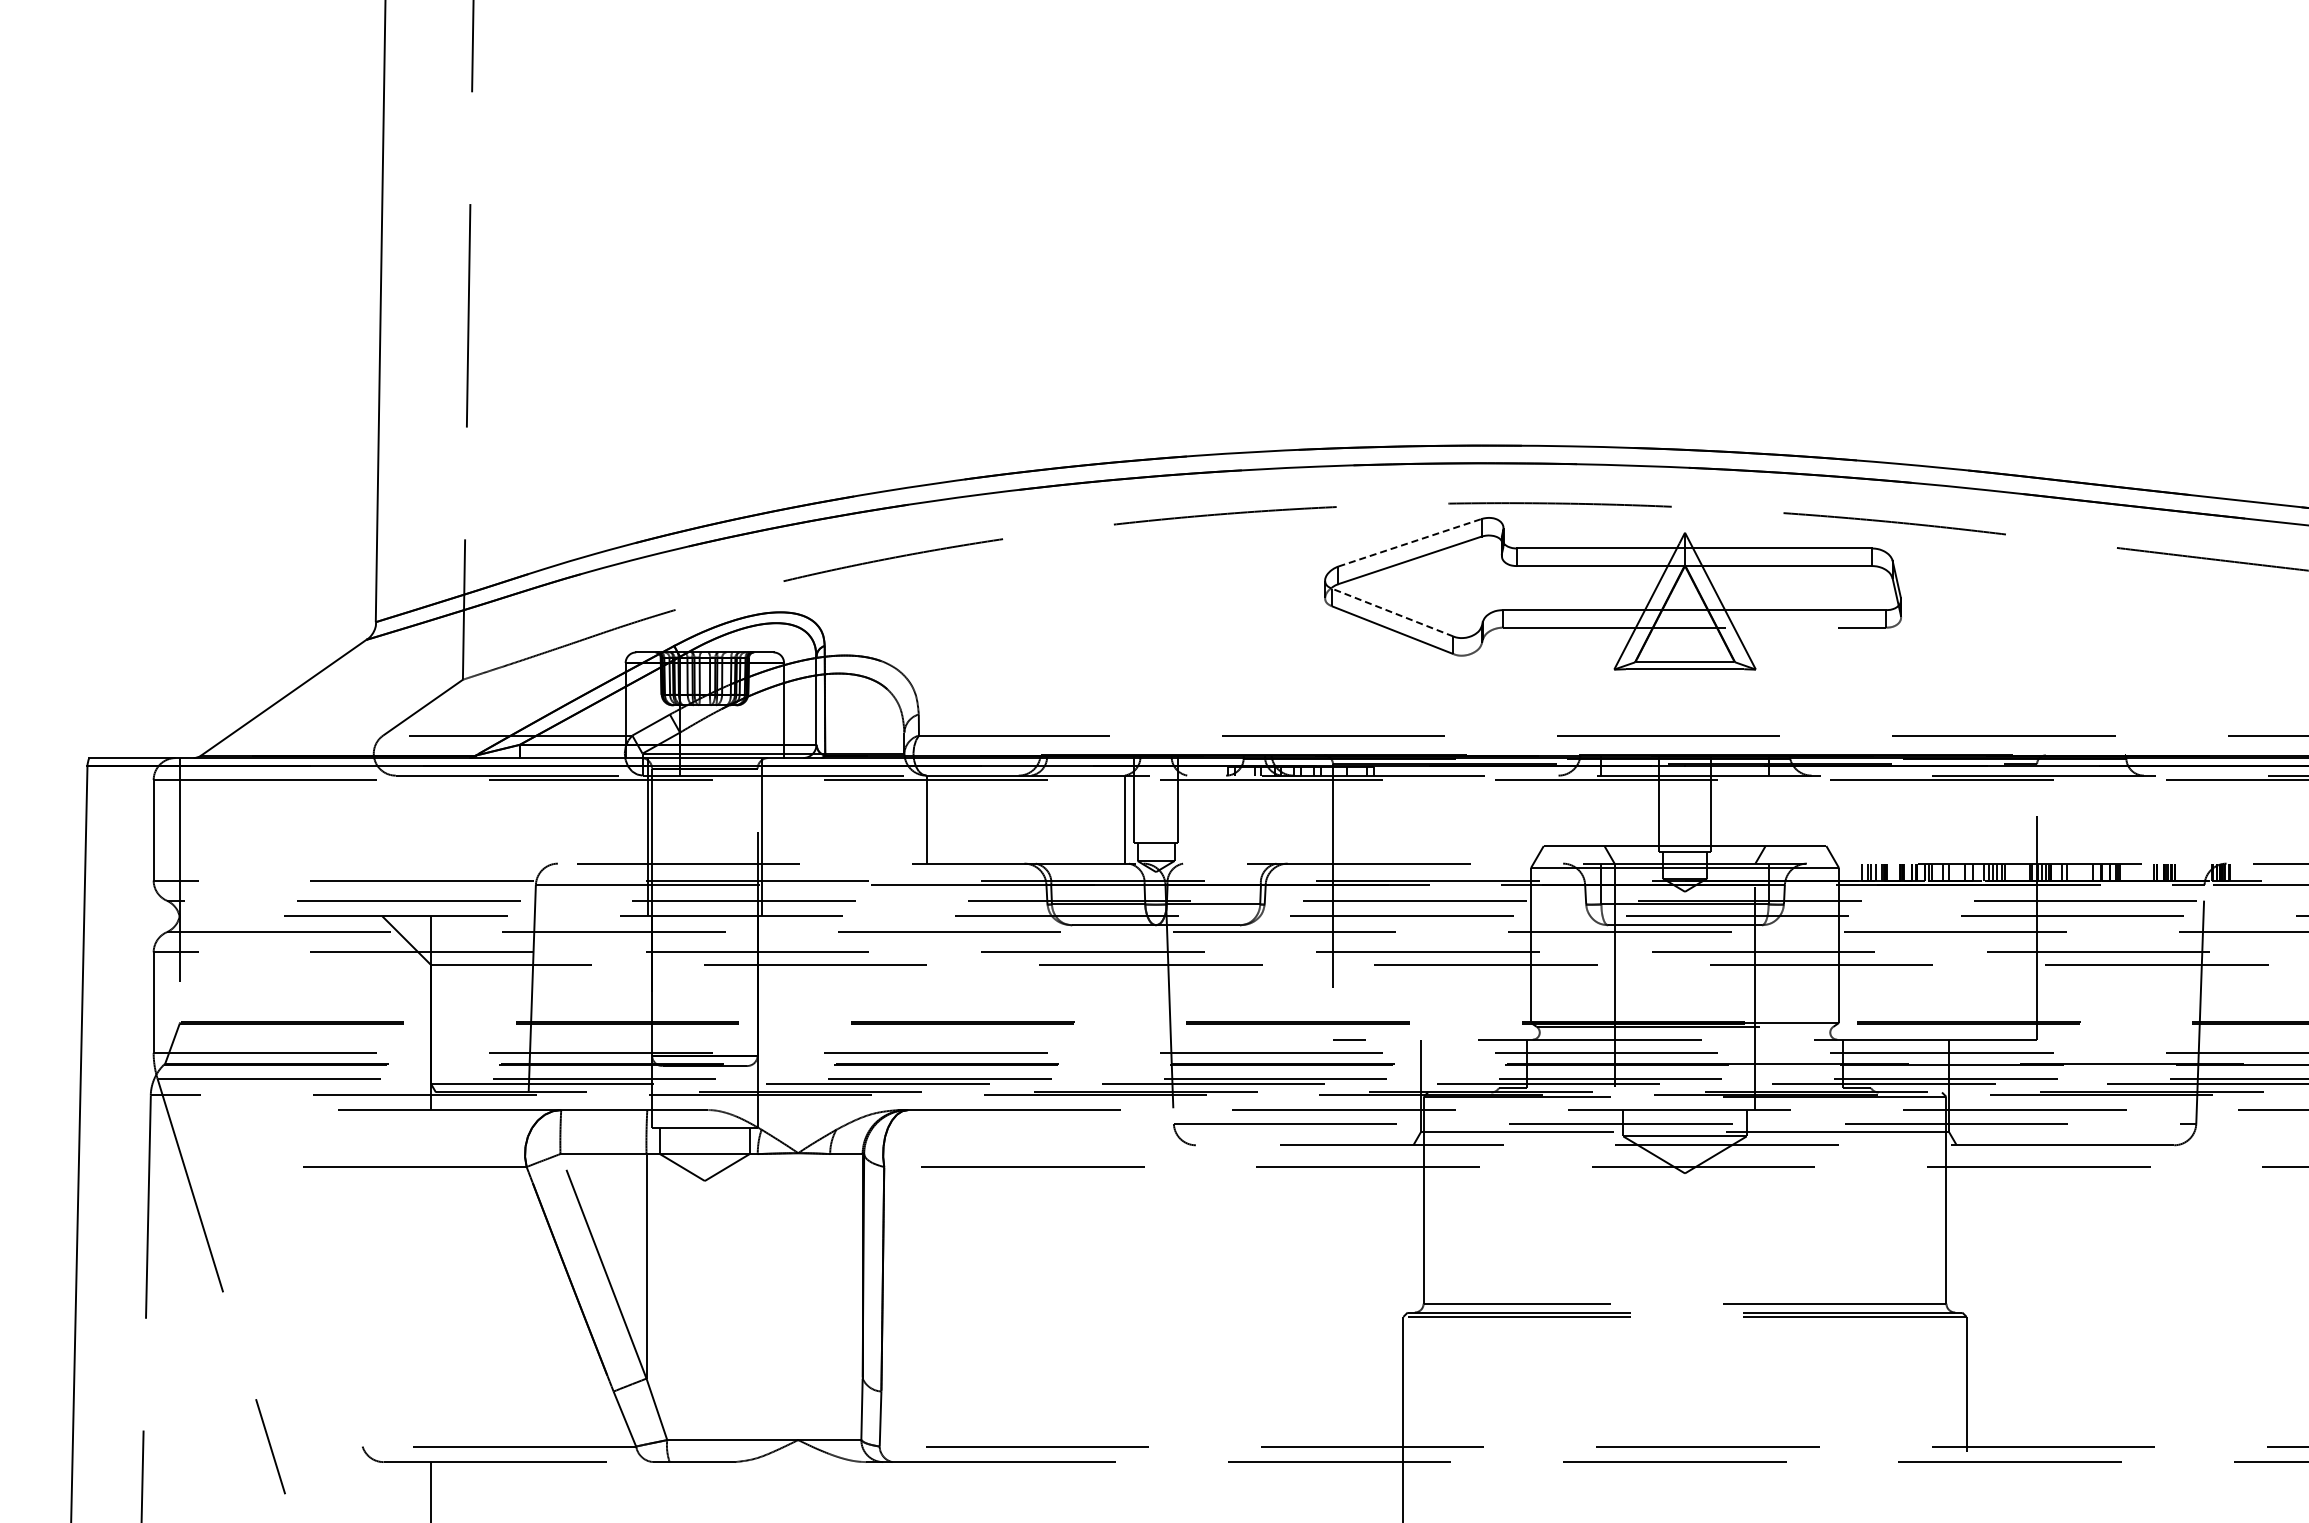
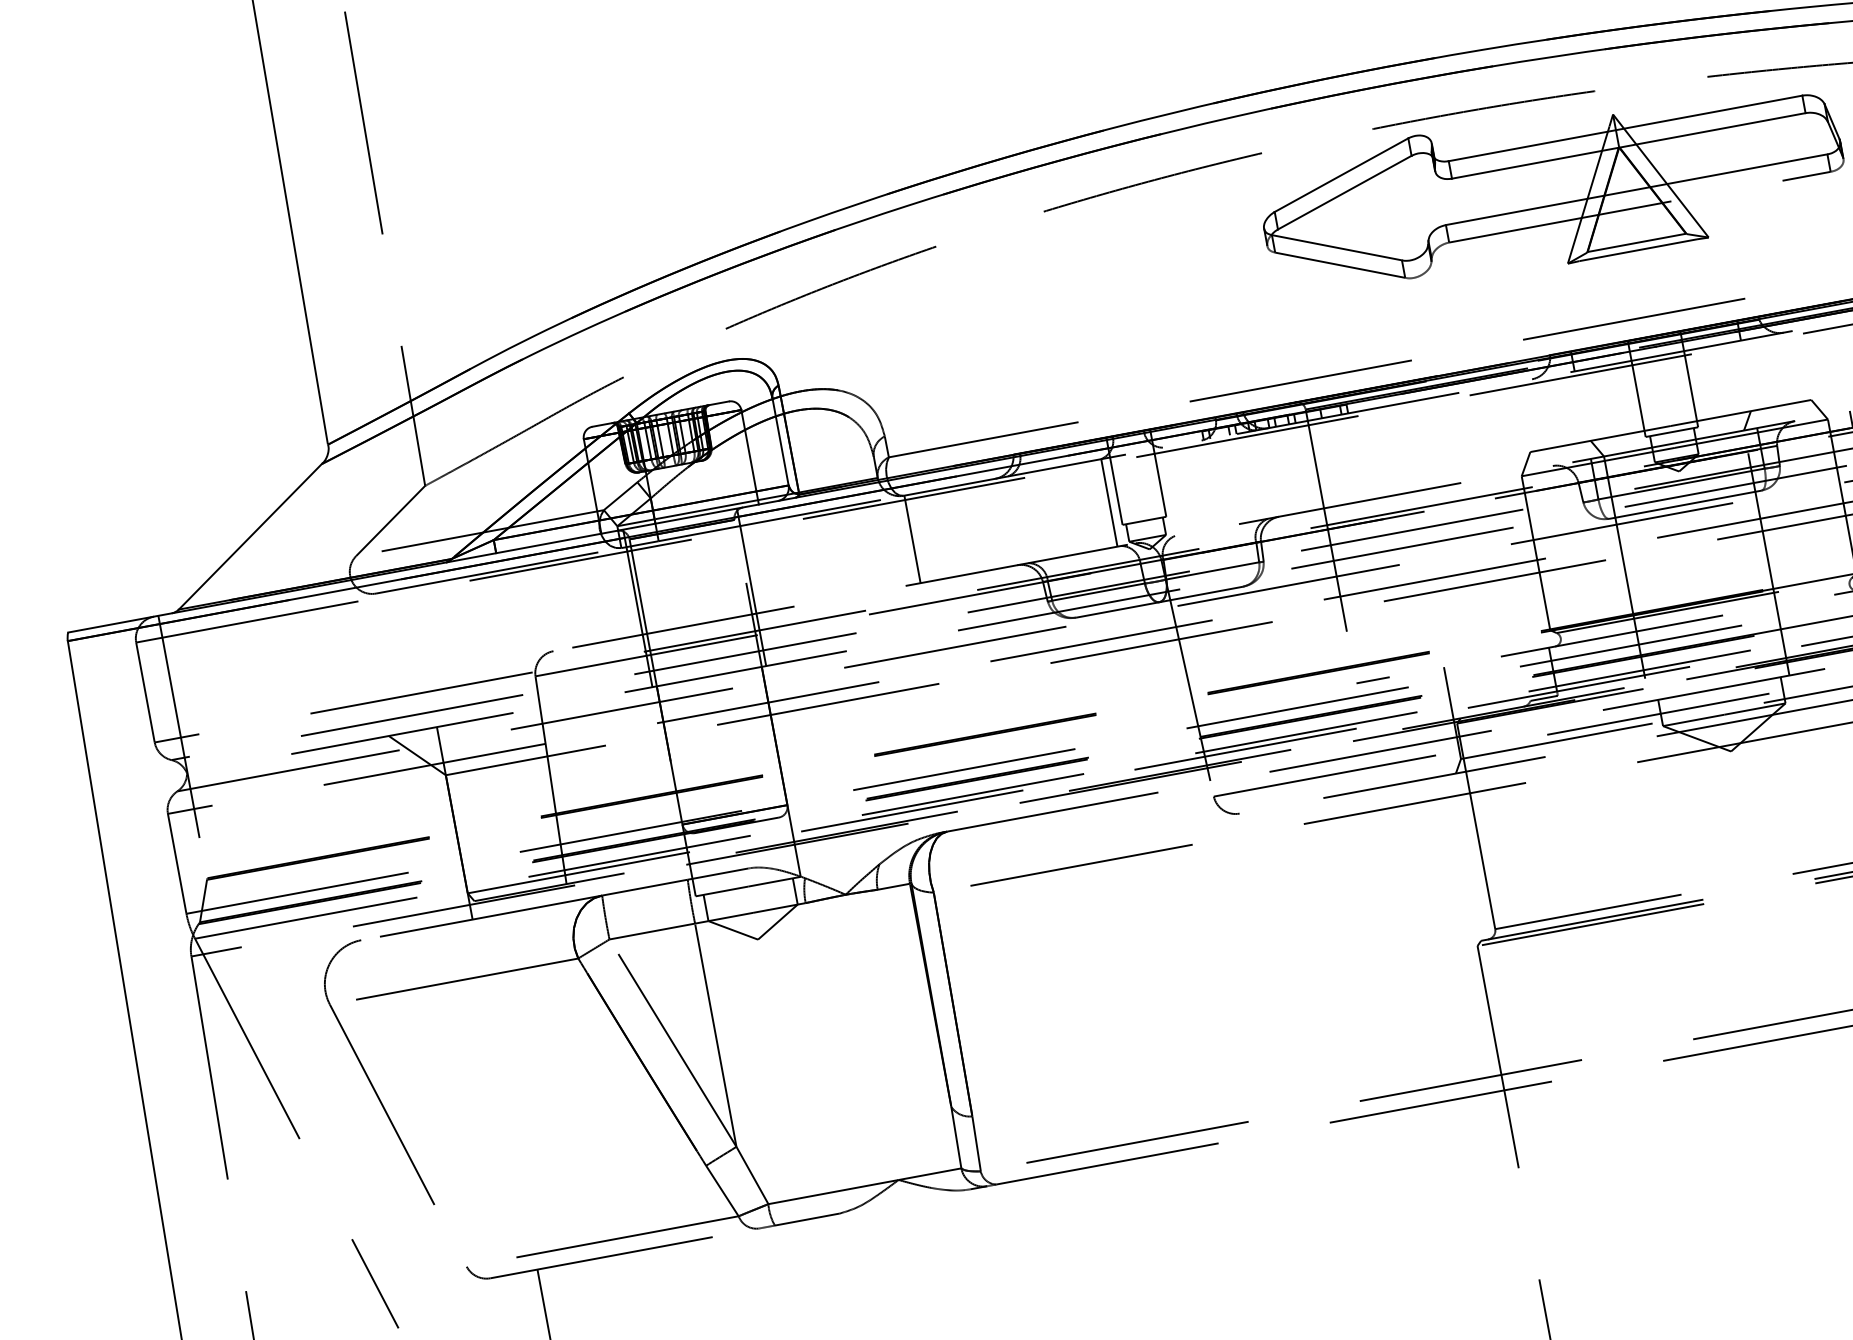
line: (1410, 542) -> (1341, 174), dashed -> solid
line: (1392, 612) -> (1336, 247), dashed -> solid
part: (302, 1246) -> (370, 1078), added

